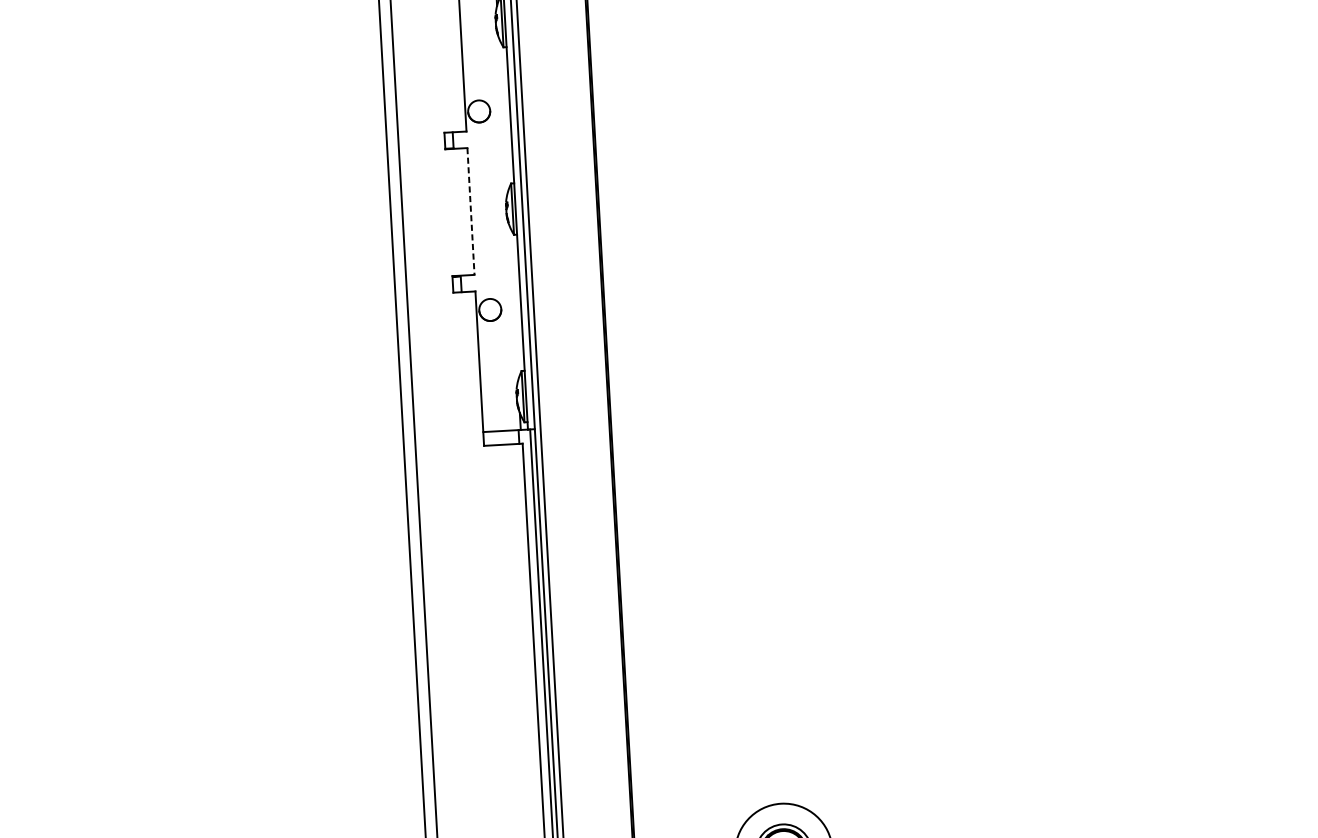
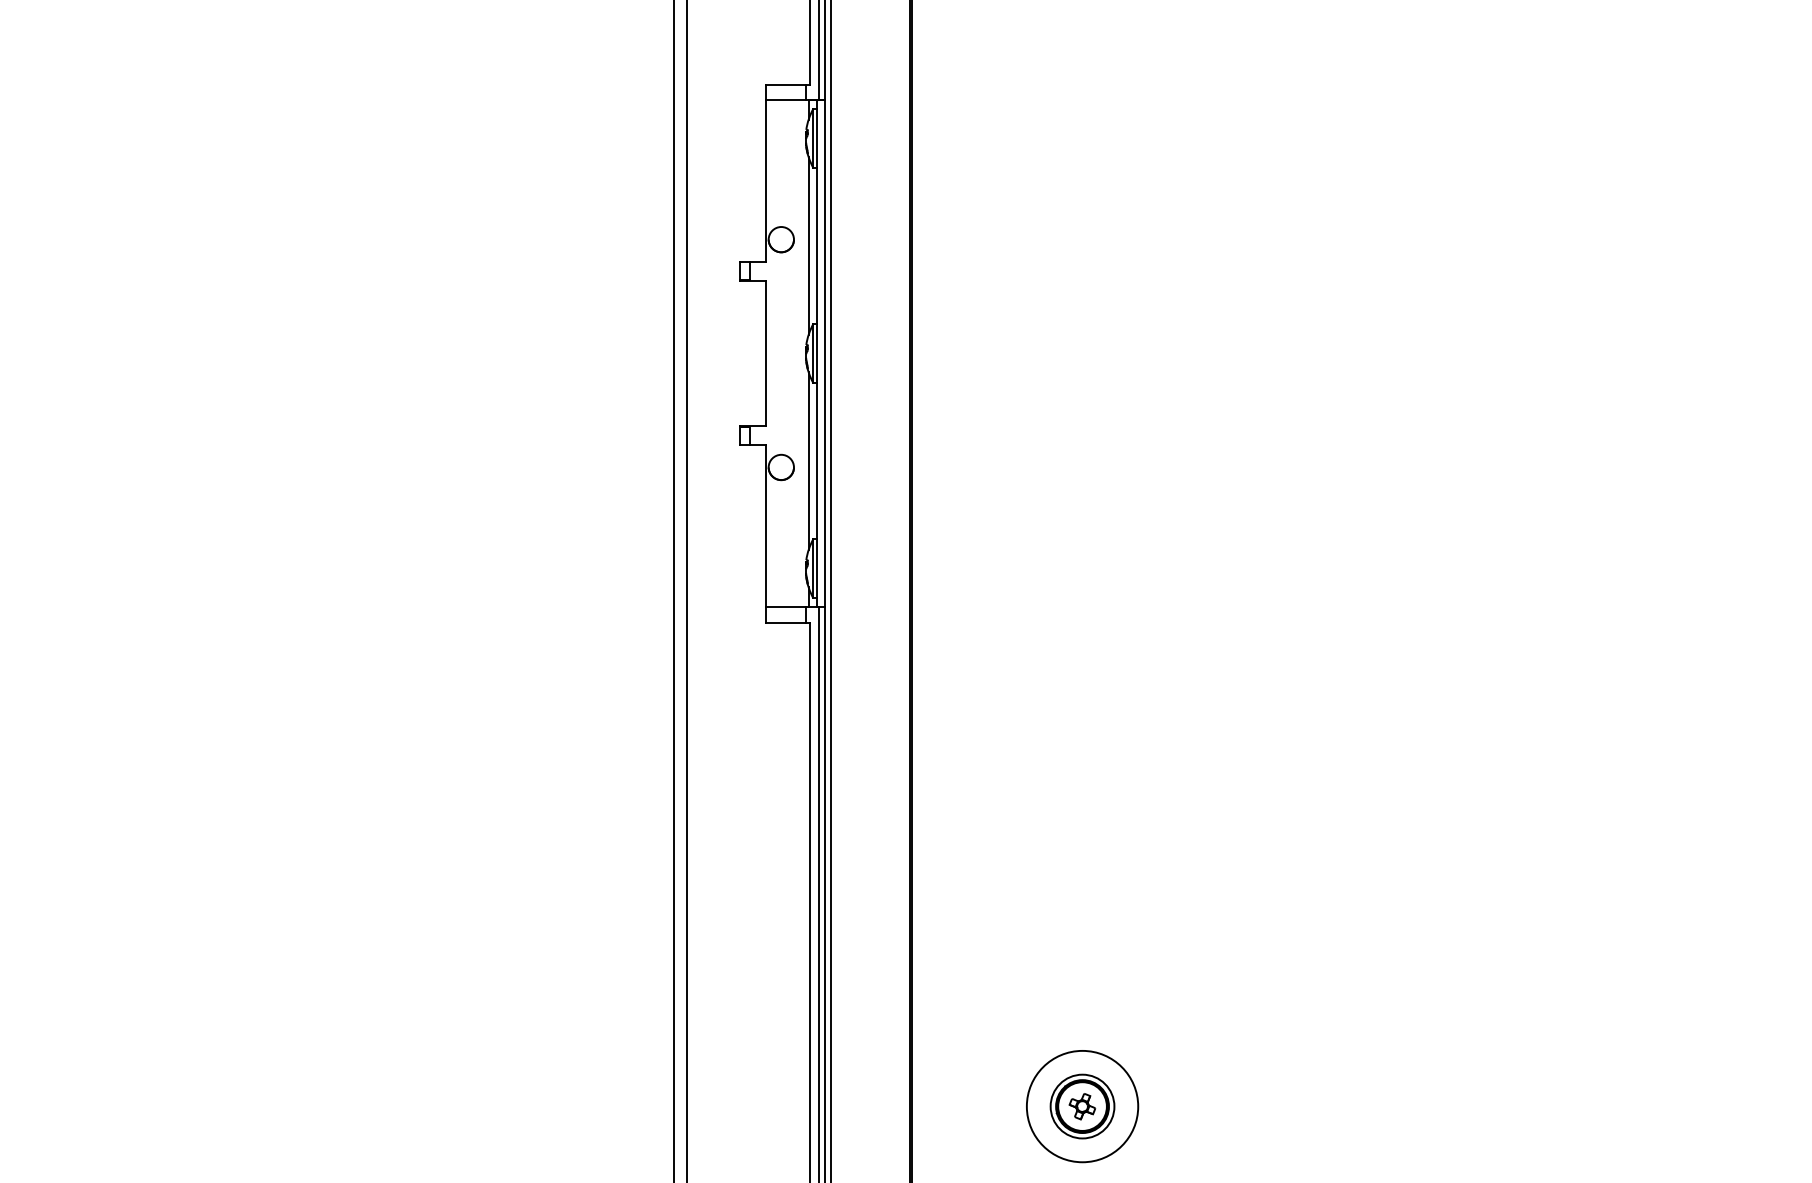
line: (503, 115) -> (808, 245), added
line: (470, 211) -> (765, 353), dashed -> solid
line: (513, 302) -> (808, 460), added

